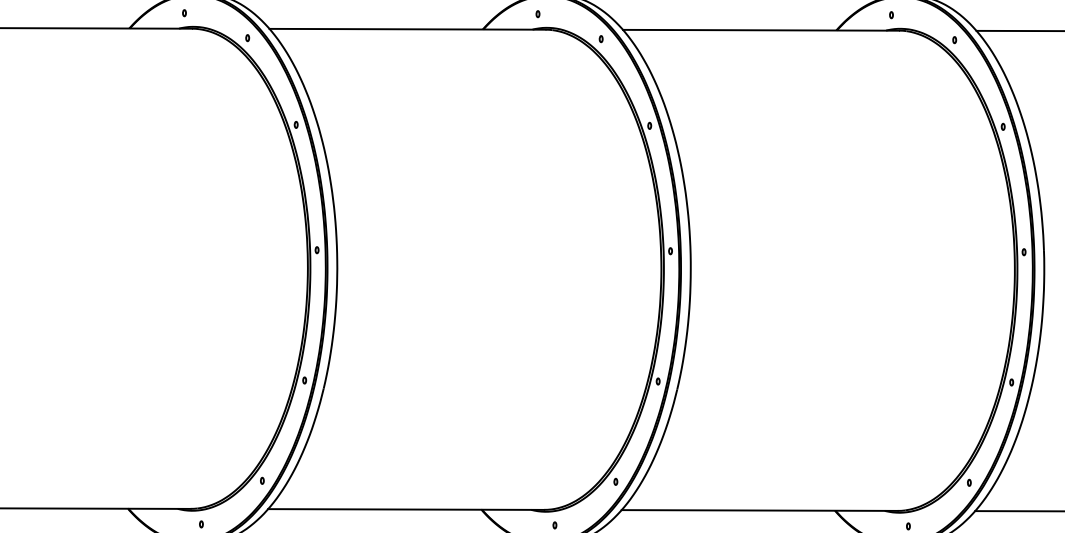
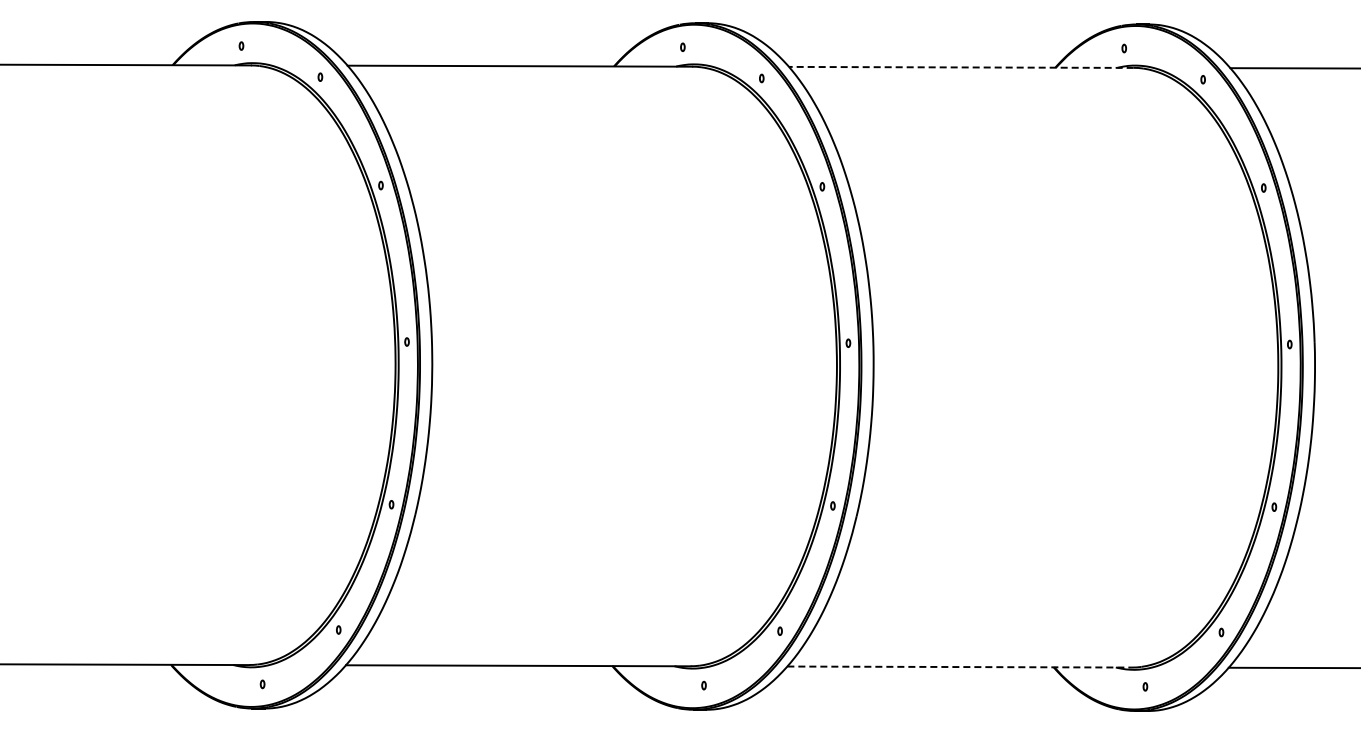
line: (760, 30) -> (960, 67), solid -> dashed
line: (760, 510) -> (960, 667), solid -> dashed

